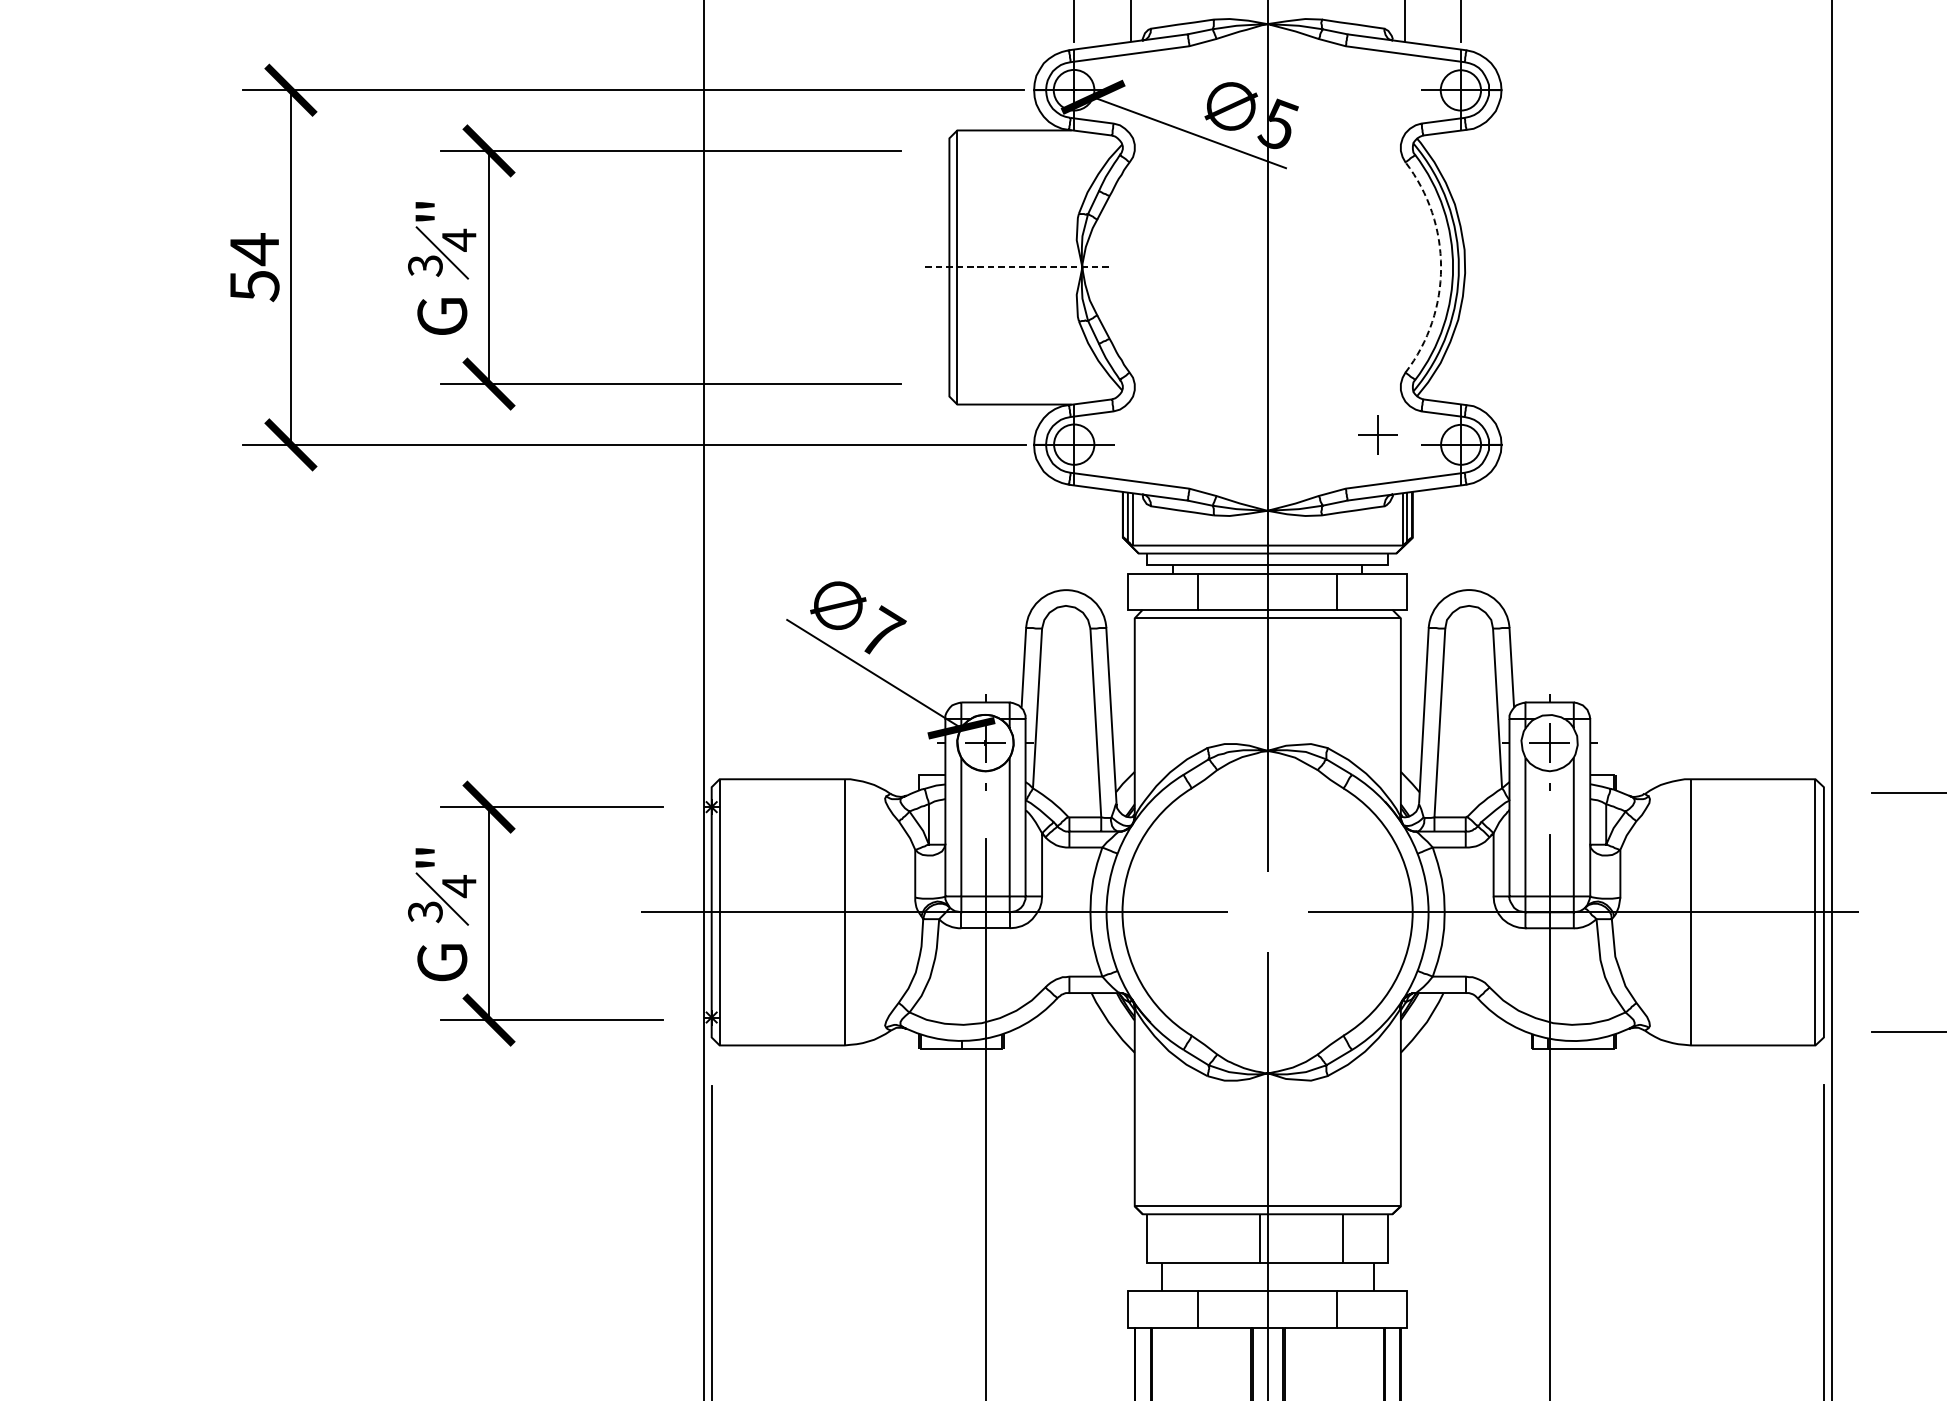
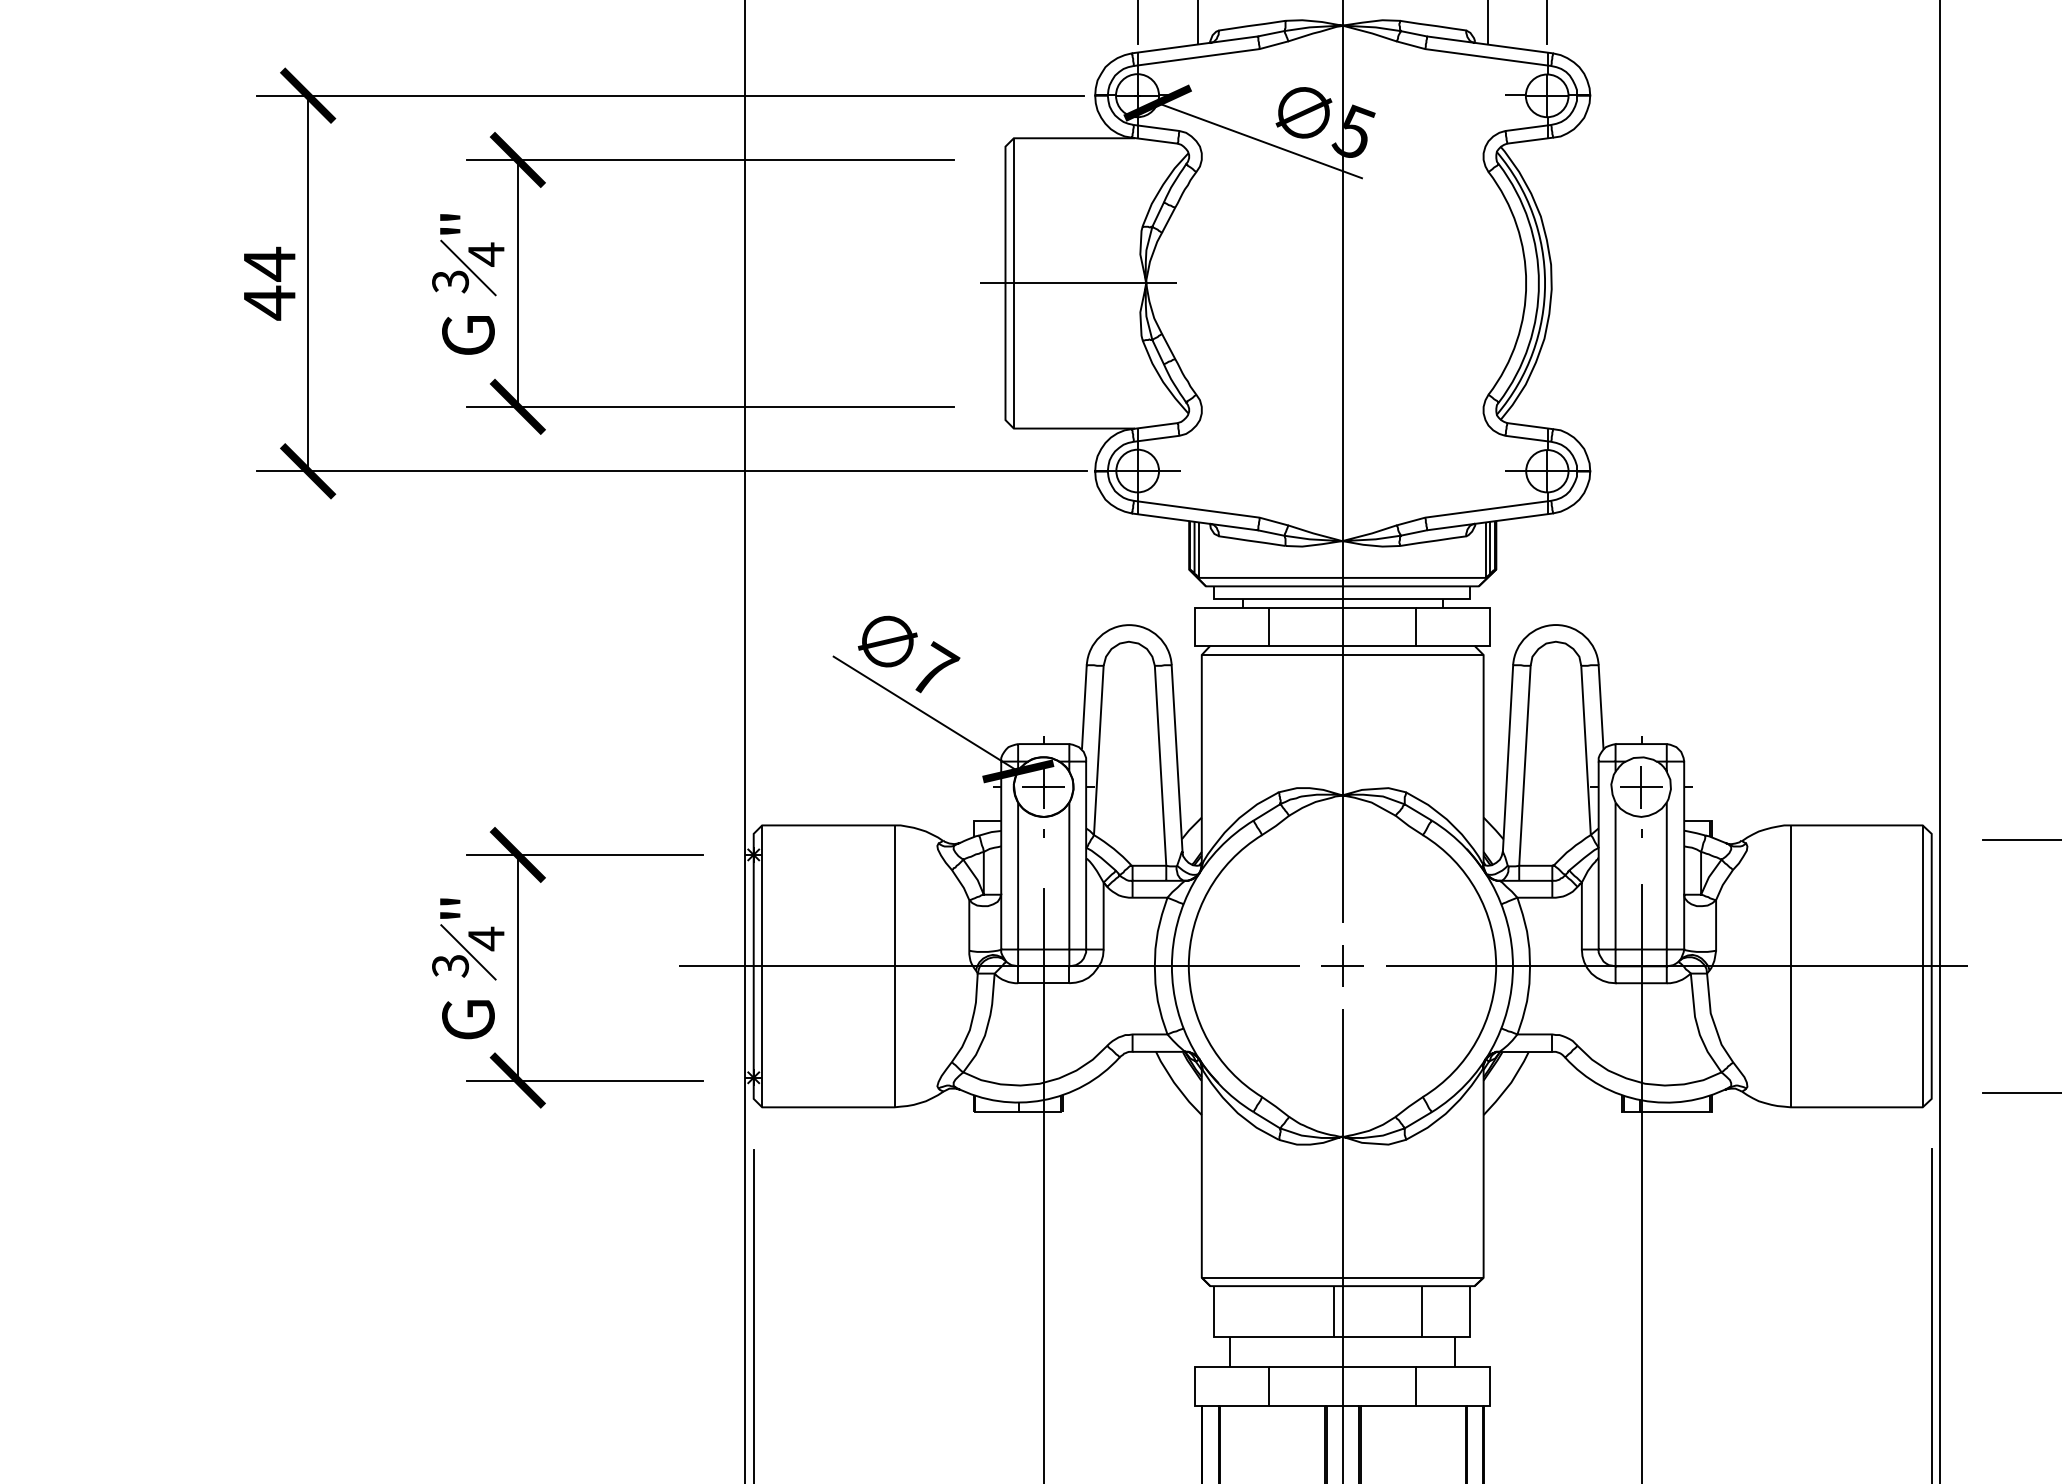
line: (1018, 267) -> (1078, 283), dashed -> solid
arc: (1441, 267) -> (1526, 283), dashed -> solid
text: (255, 285) -> (270, 302), 54 -> 44
part: (1378, 434) -> (1342, 965), moved

